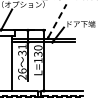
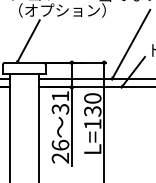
line: (57, 20) -> (131, 42), dashed -> solid

